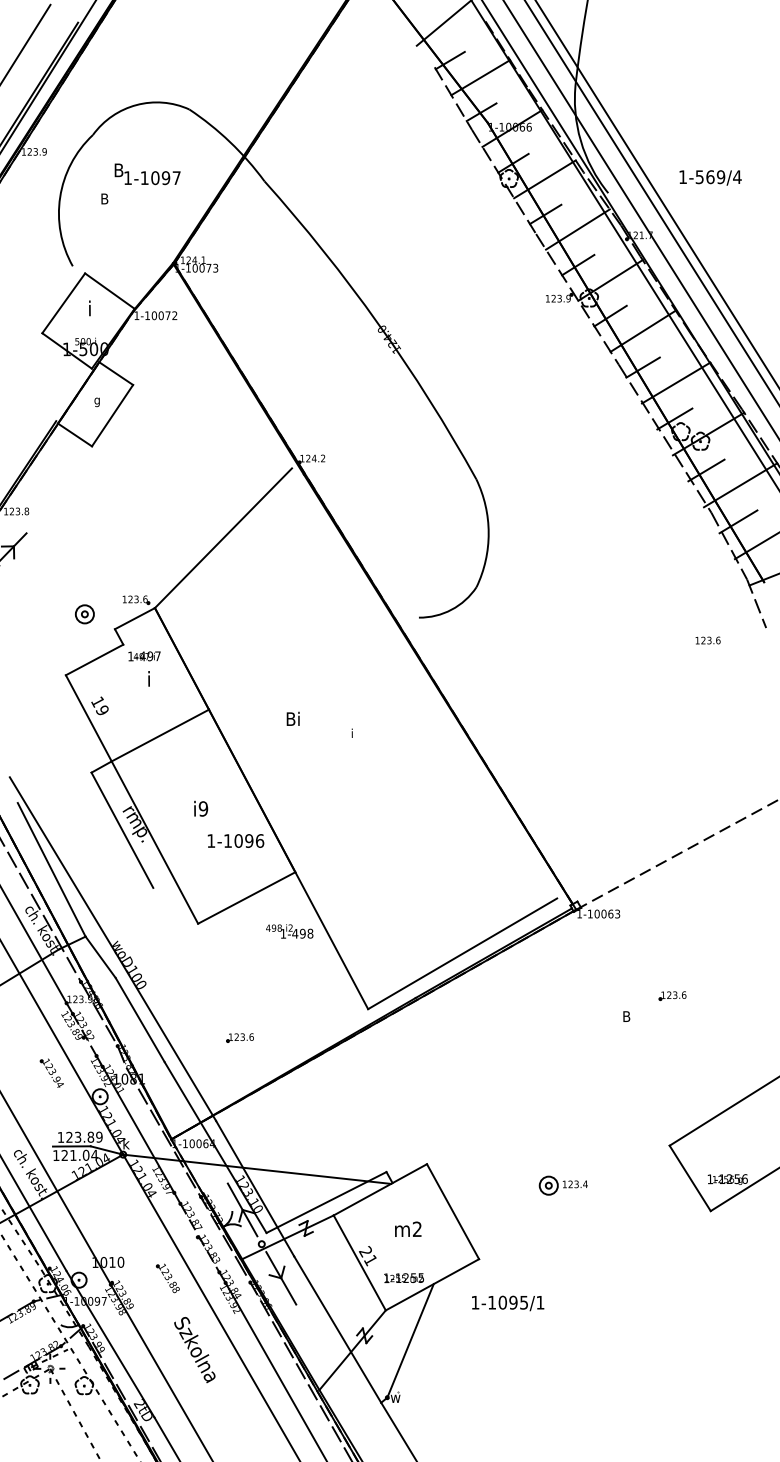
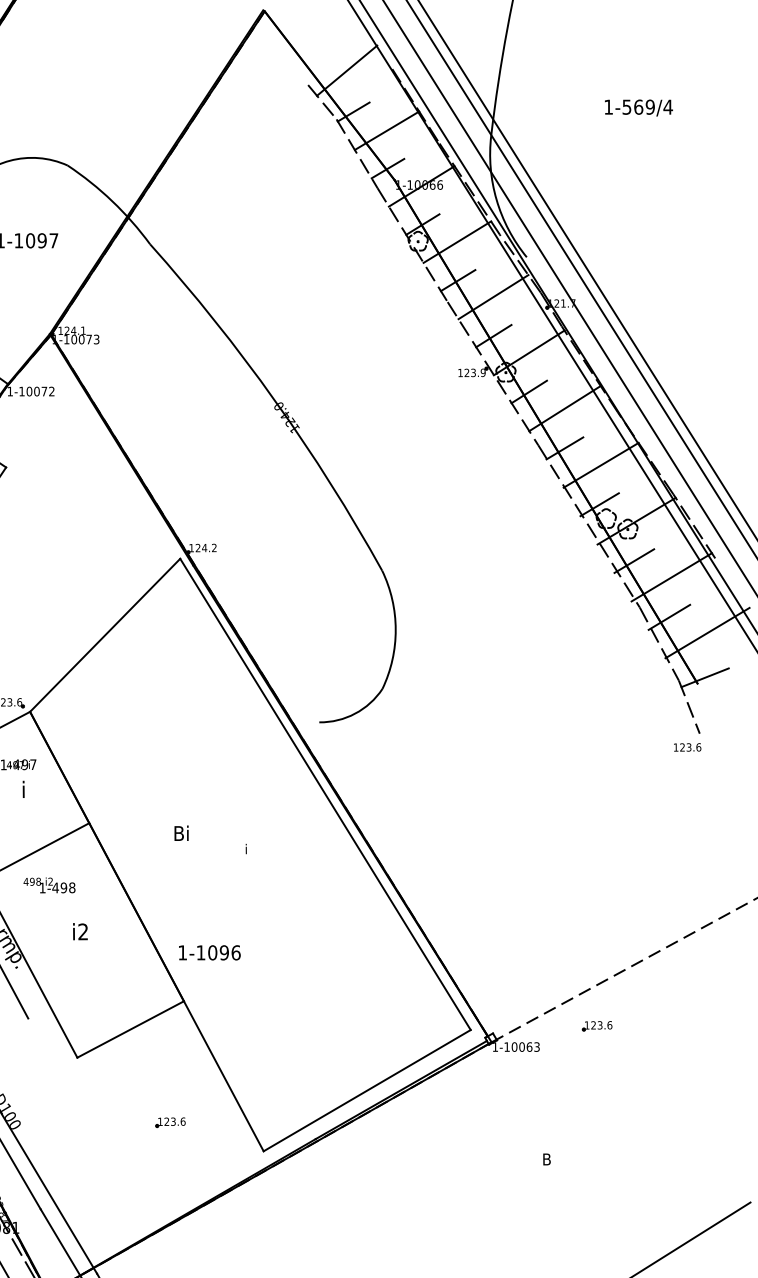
line: (421, 51) -> (322, 102), added
text: (710, 177) -> (638, 107), moved
text: (707, 640) -> (686, 747), moved
line: (424, 683) -> (325, 794), added
text: (203, 808) -> (83, 931), i9 -> i2
text: (235, 840) -> (209, 952), moved
text: (289, 931) -> (49, 885), moved
part: (672, 996) -> (597, 1026), moved
part: (239, 1037) -> (169, 1122), moved

